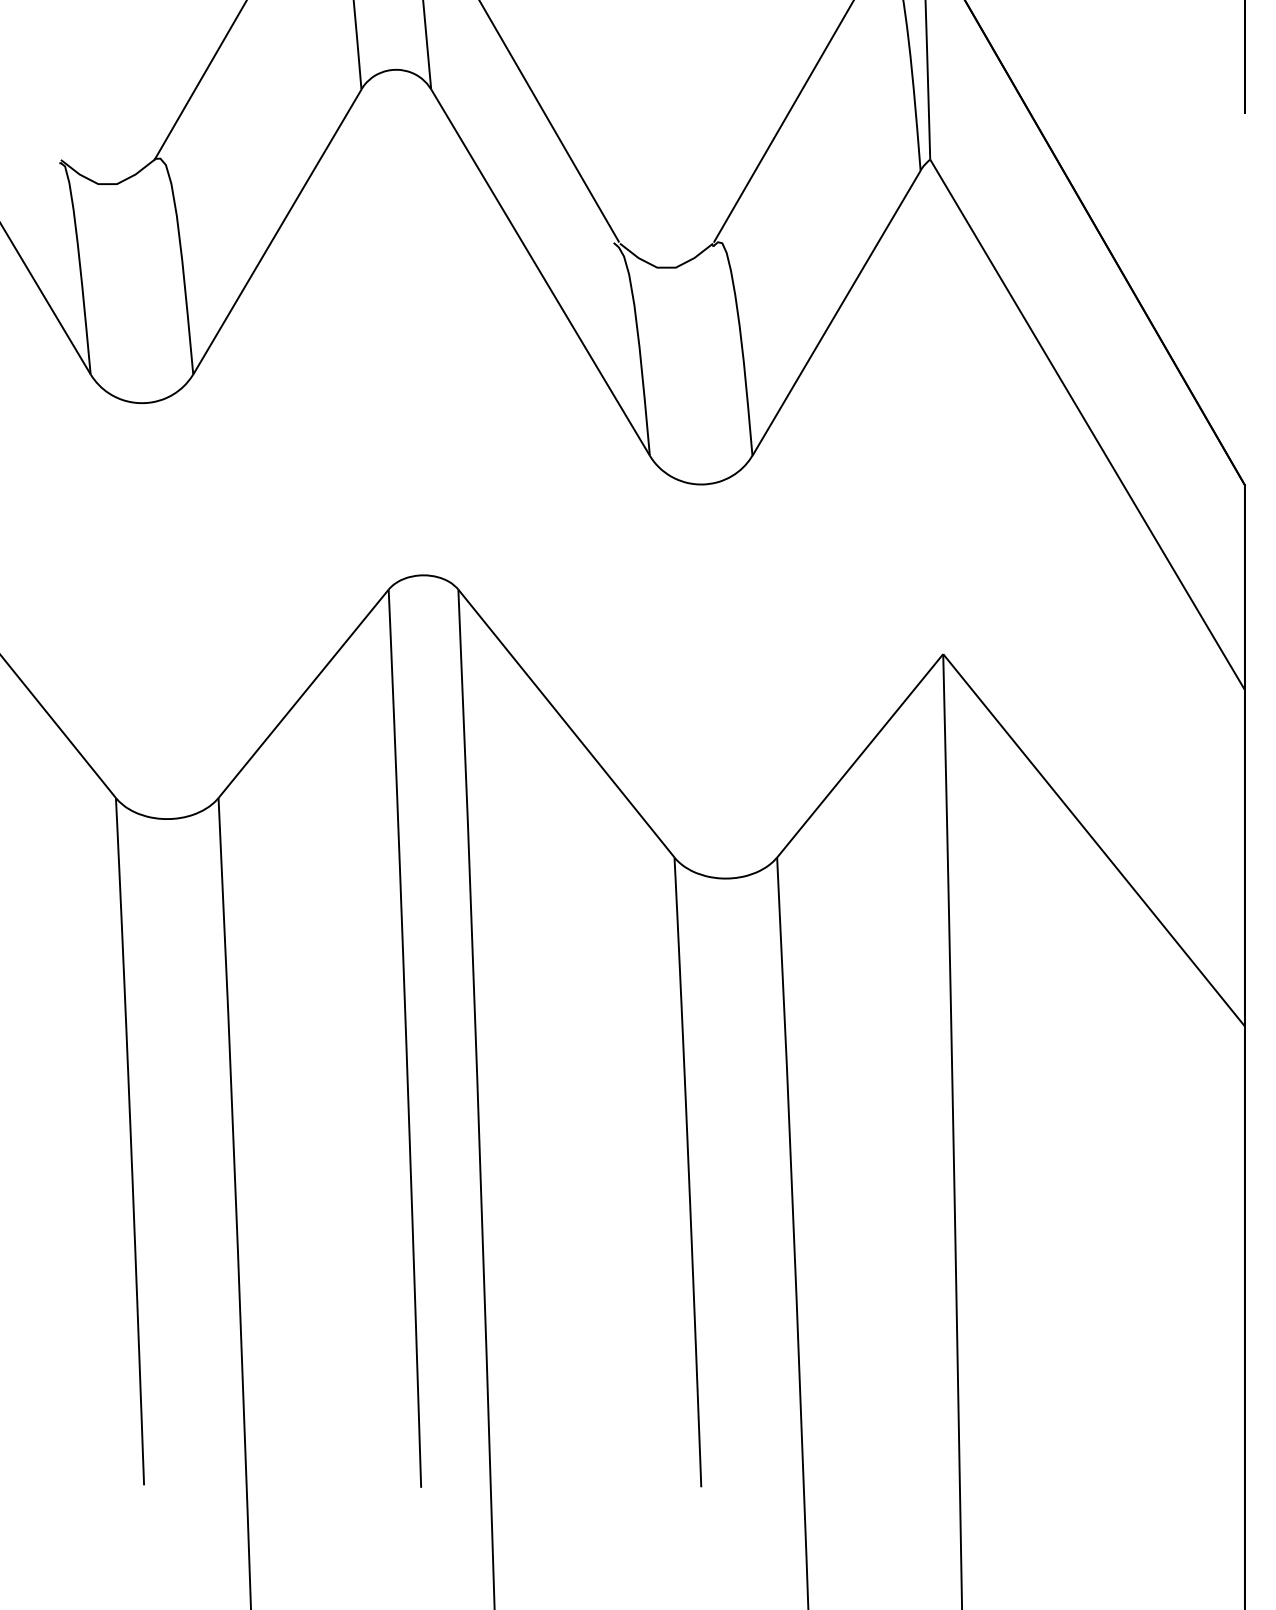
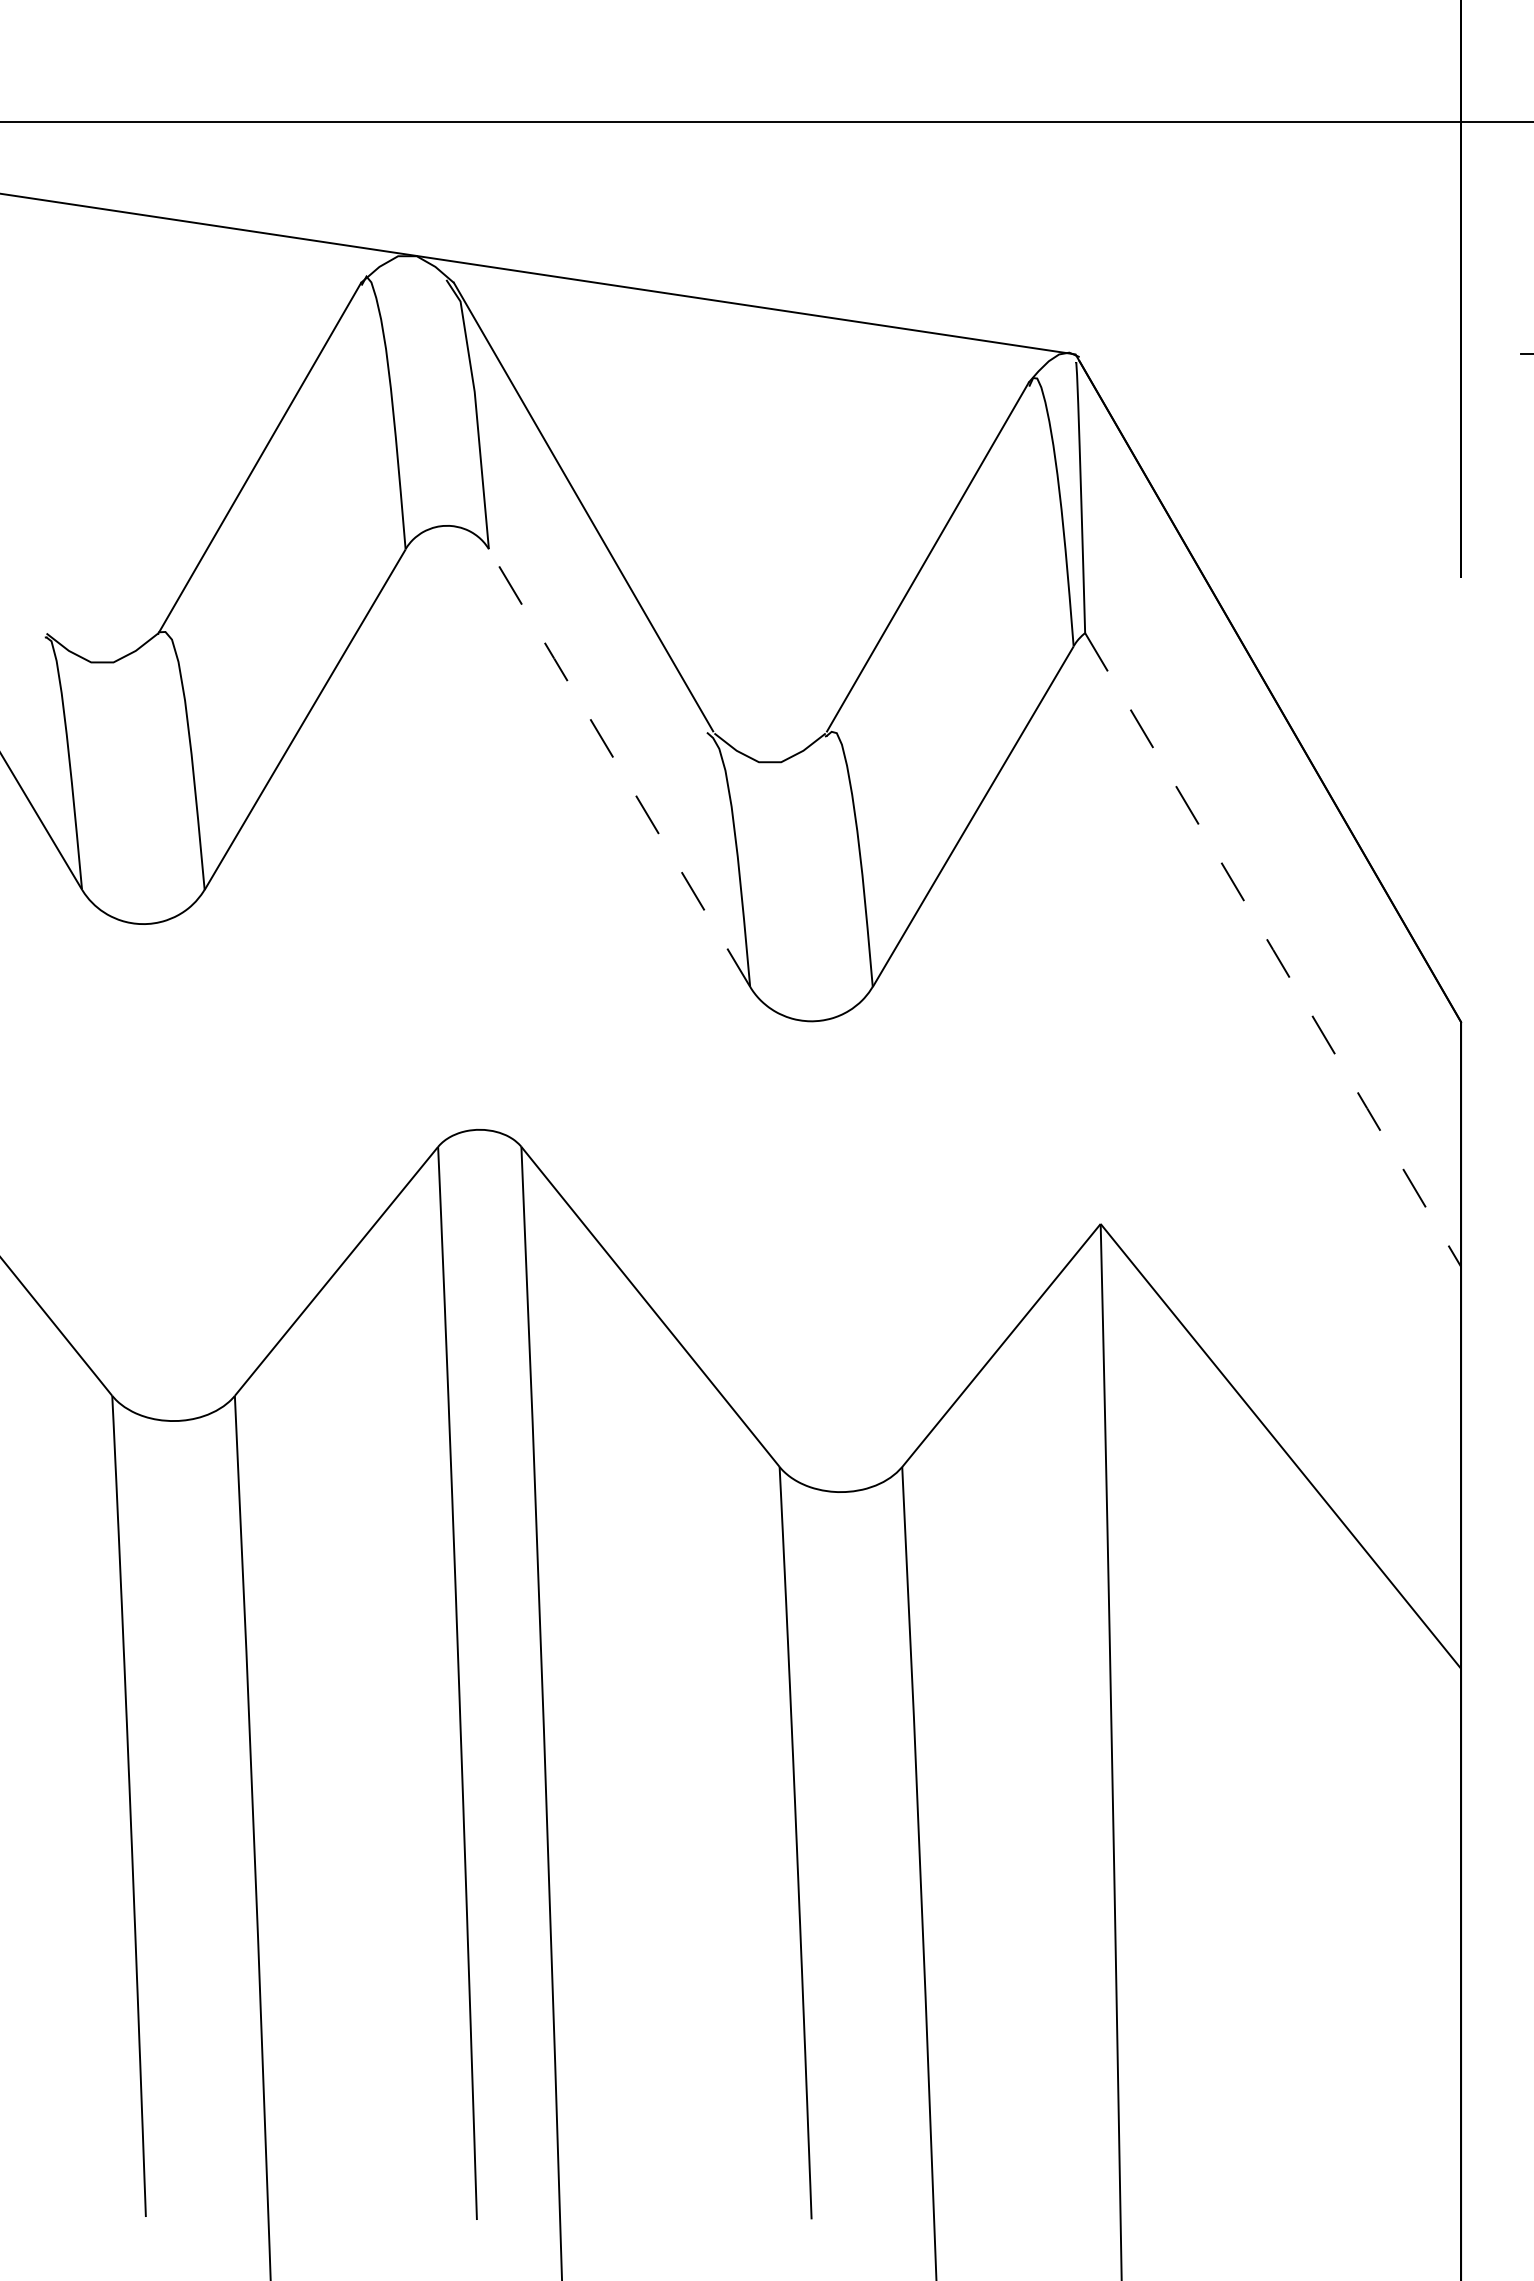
line: (540, 272) -> (619, 767), solid -> dashed
line: (1087, 425) -> (1273, 950), solid -> dashed

